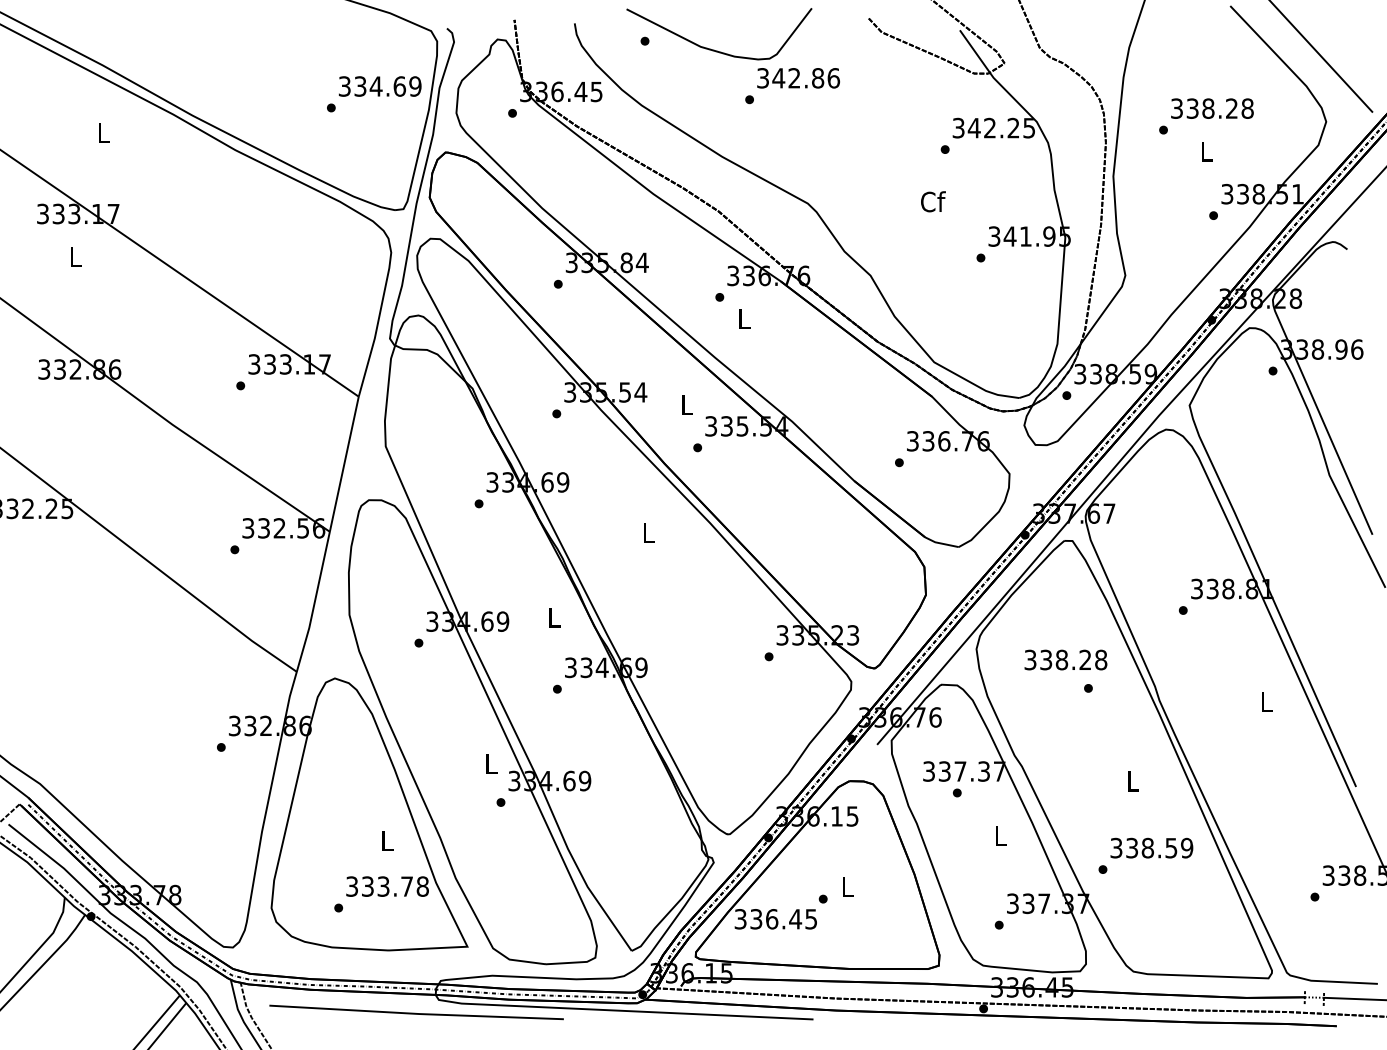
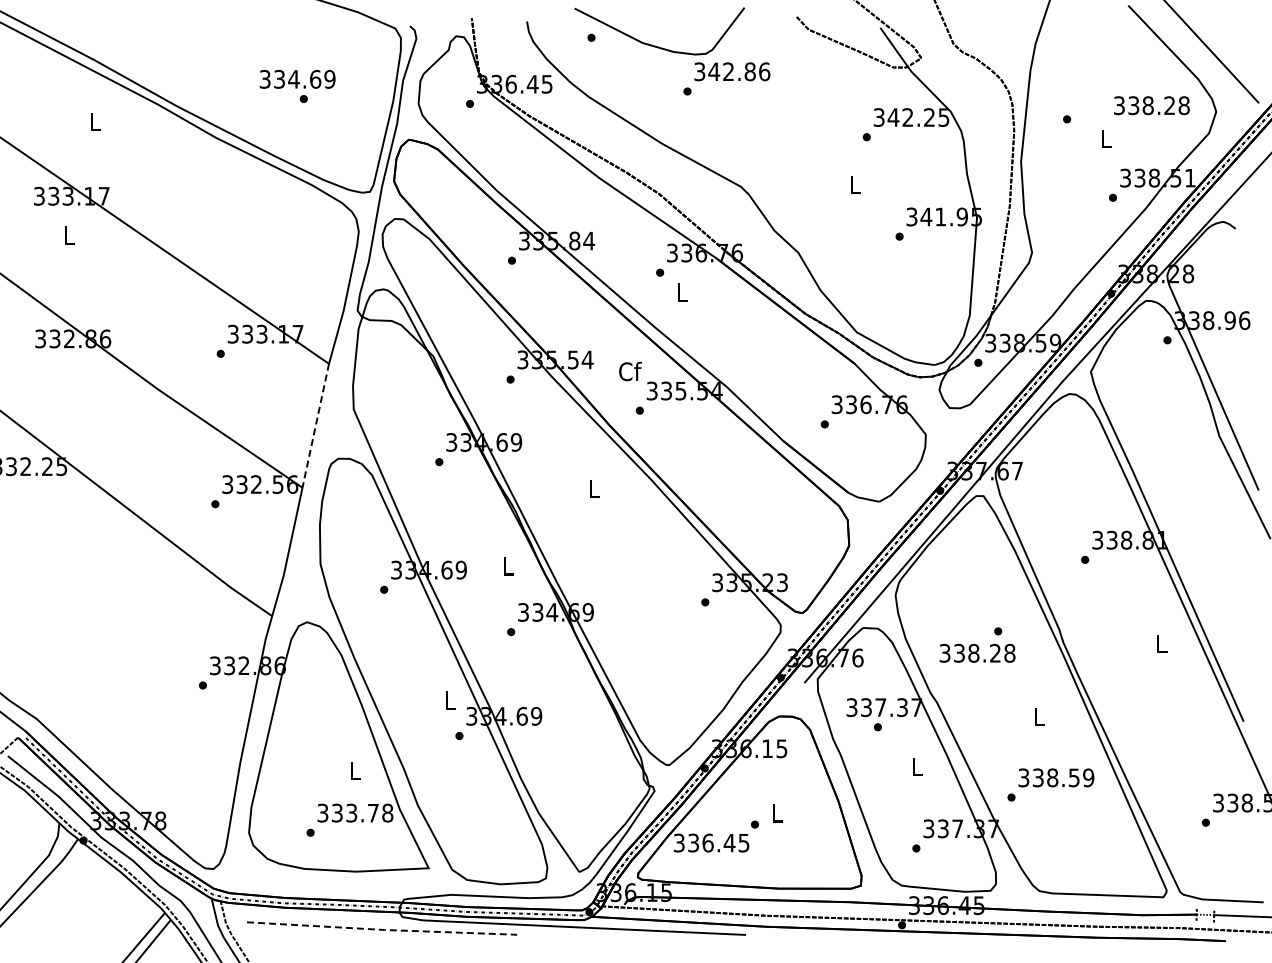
text: (380, 86) -> (297, 79), moved
text: (1211, 108) -> (1151, 105), moved
text: (932, 201) -> (855, 184), Cf -> L
text: (687, 405) -> (630, 371), L -> Cf
line: (344, 465) -> (315, 426), solid -> dashed
text: (1065, 659) -> (977, 652), moved
line: (417, 1013) -> (382, 929), solid -> dashed

